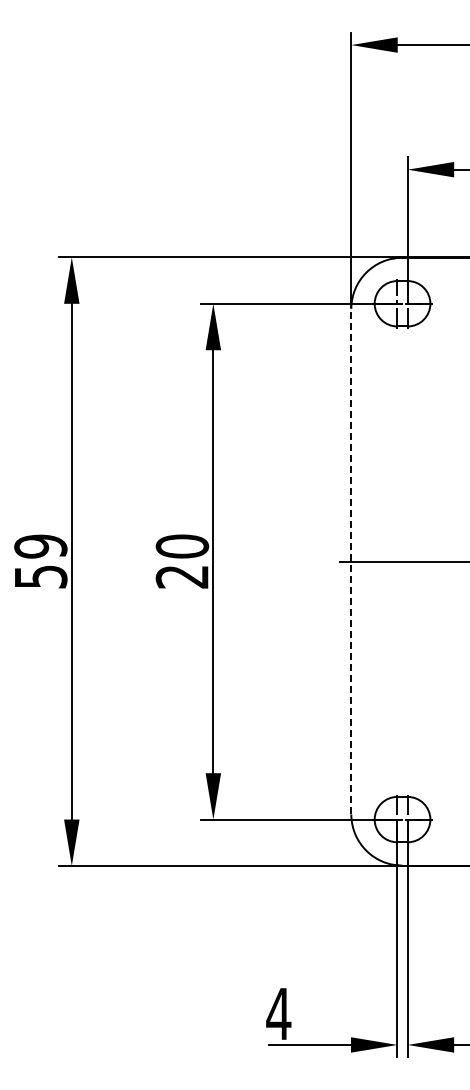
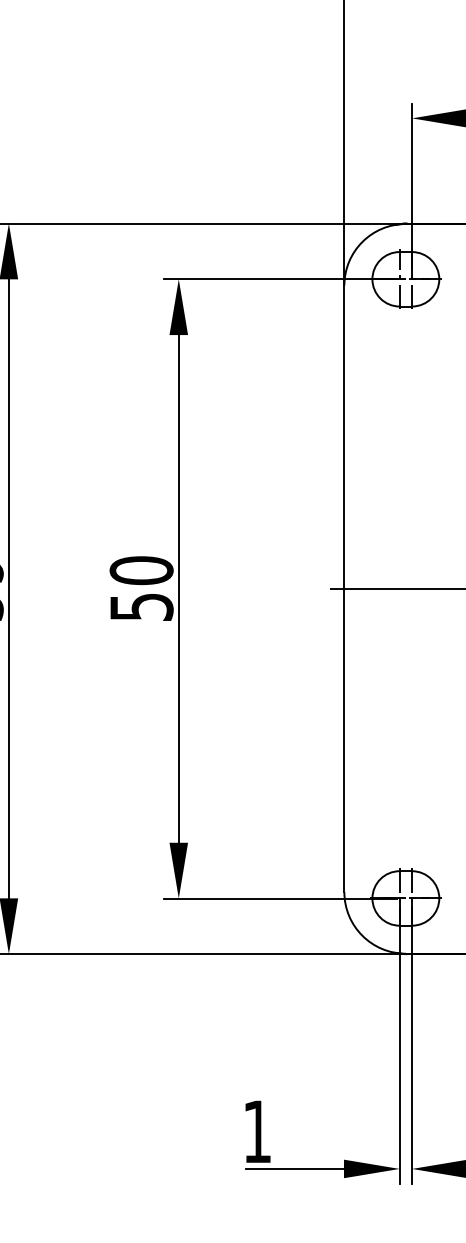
line: (351, 561) -> (344, 588), dashed -> solid
text: (182, 576) -> (141, 606), 20 -> 50
text: (278, 1013) -> (256, 1131), 4 -> 1

